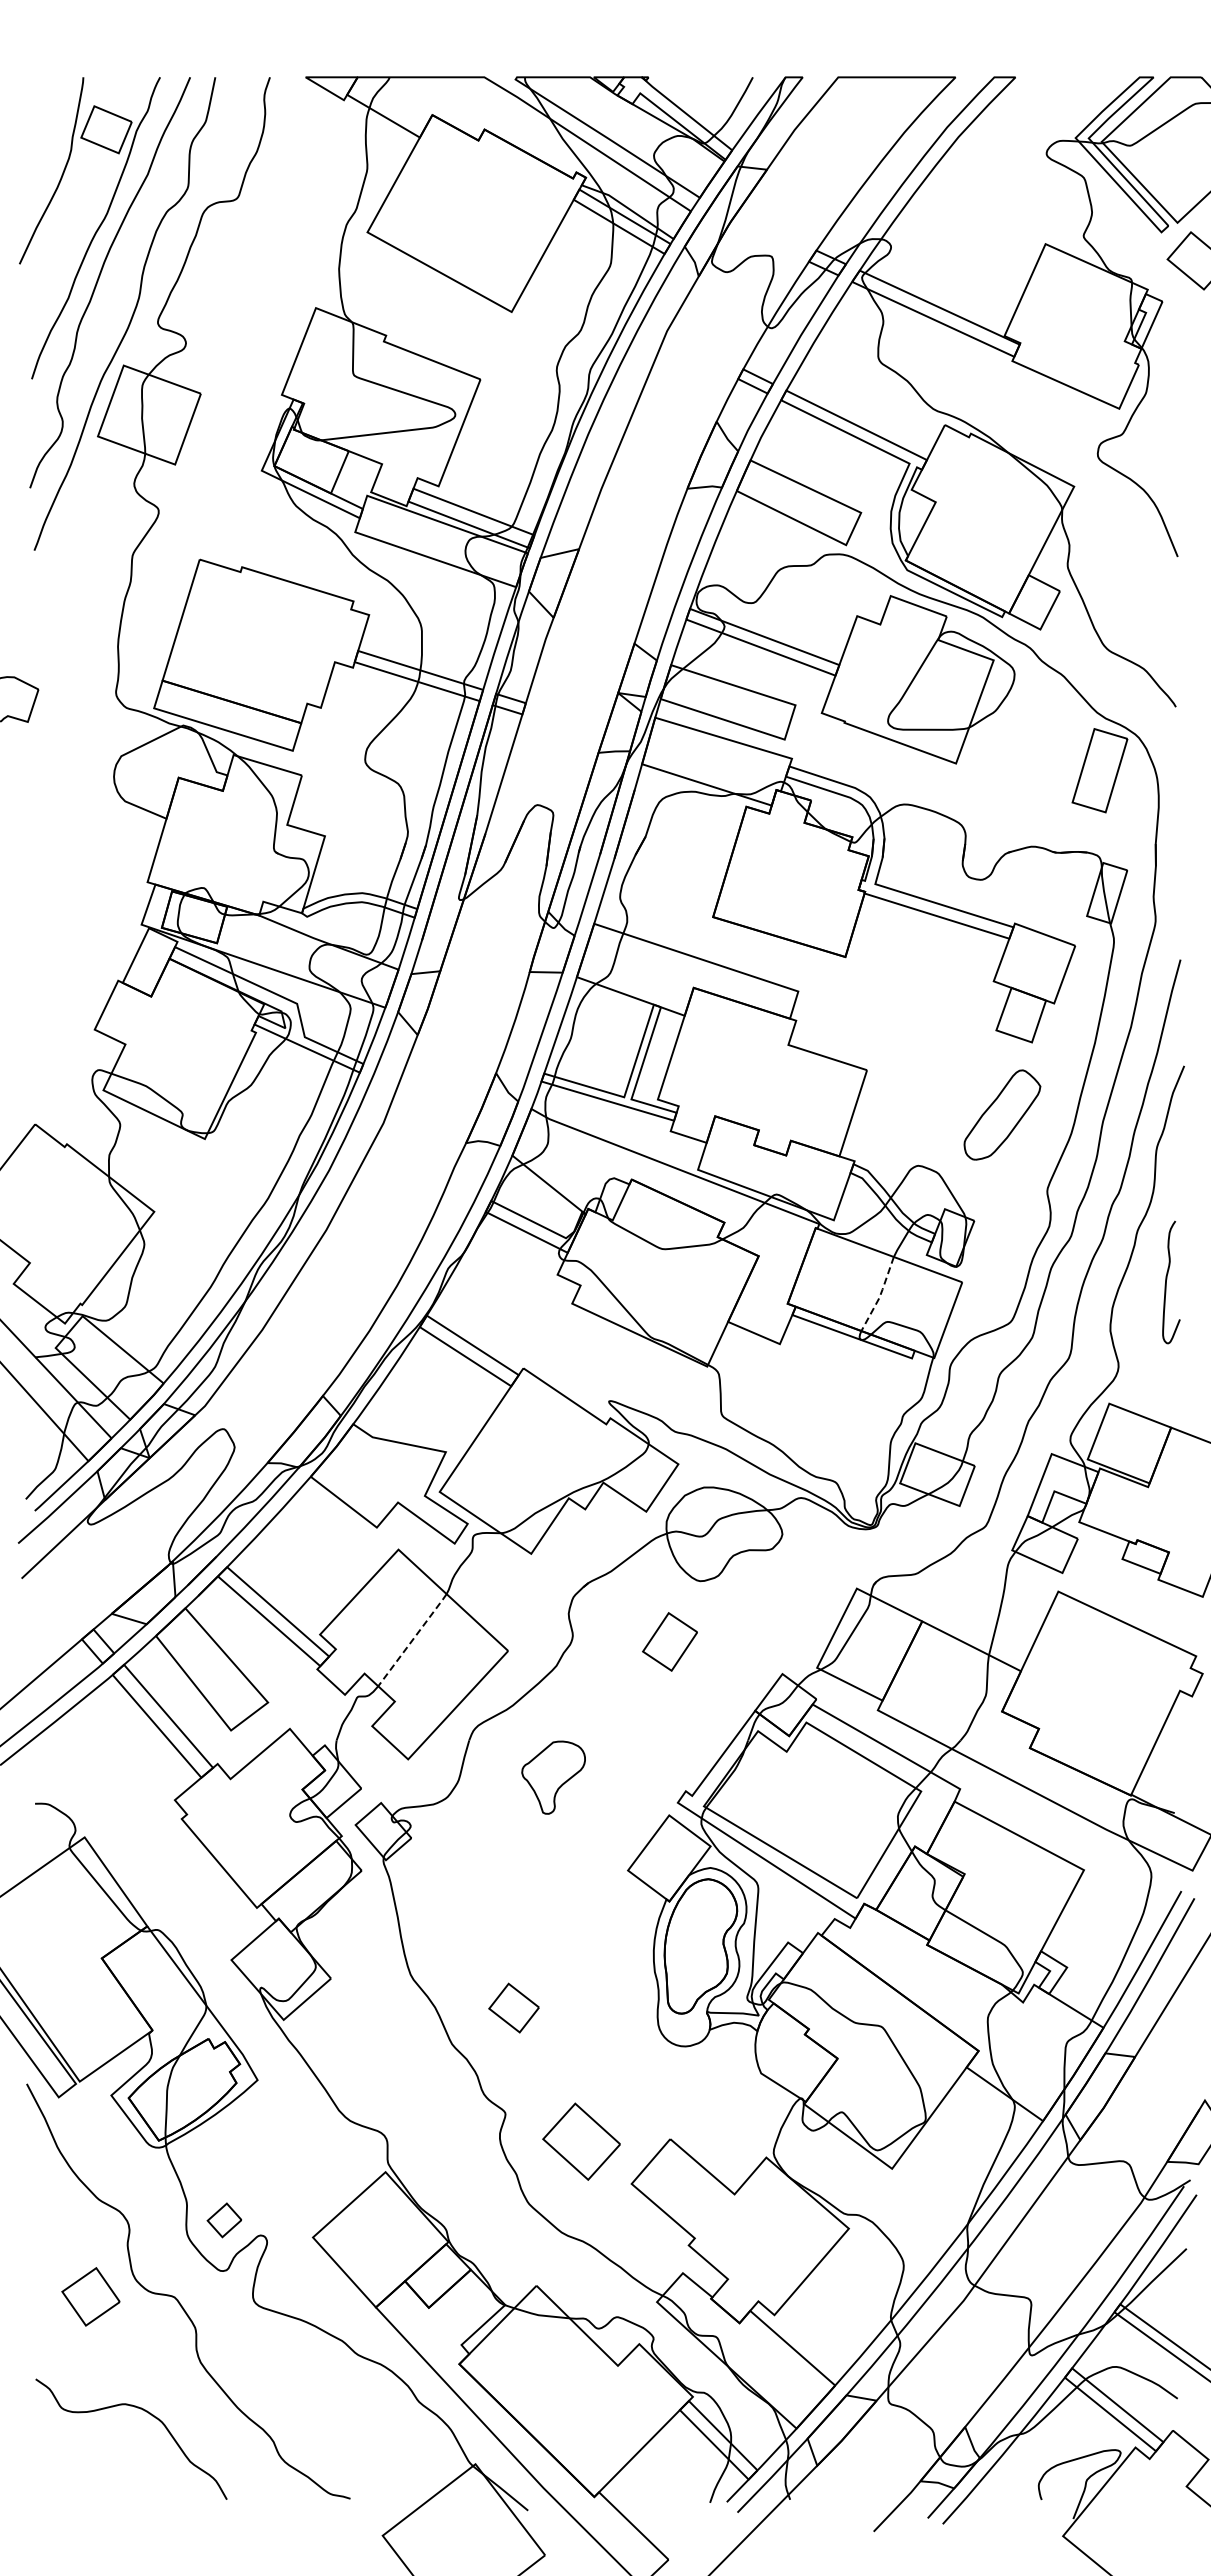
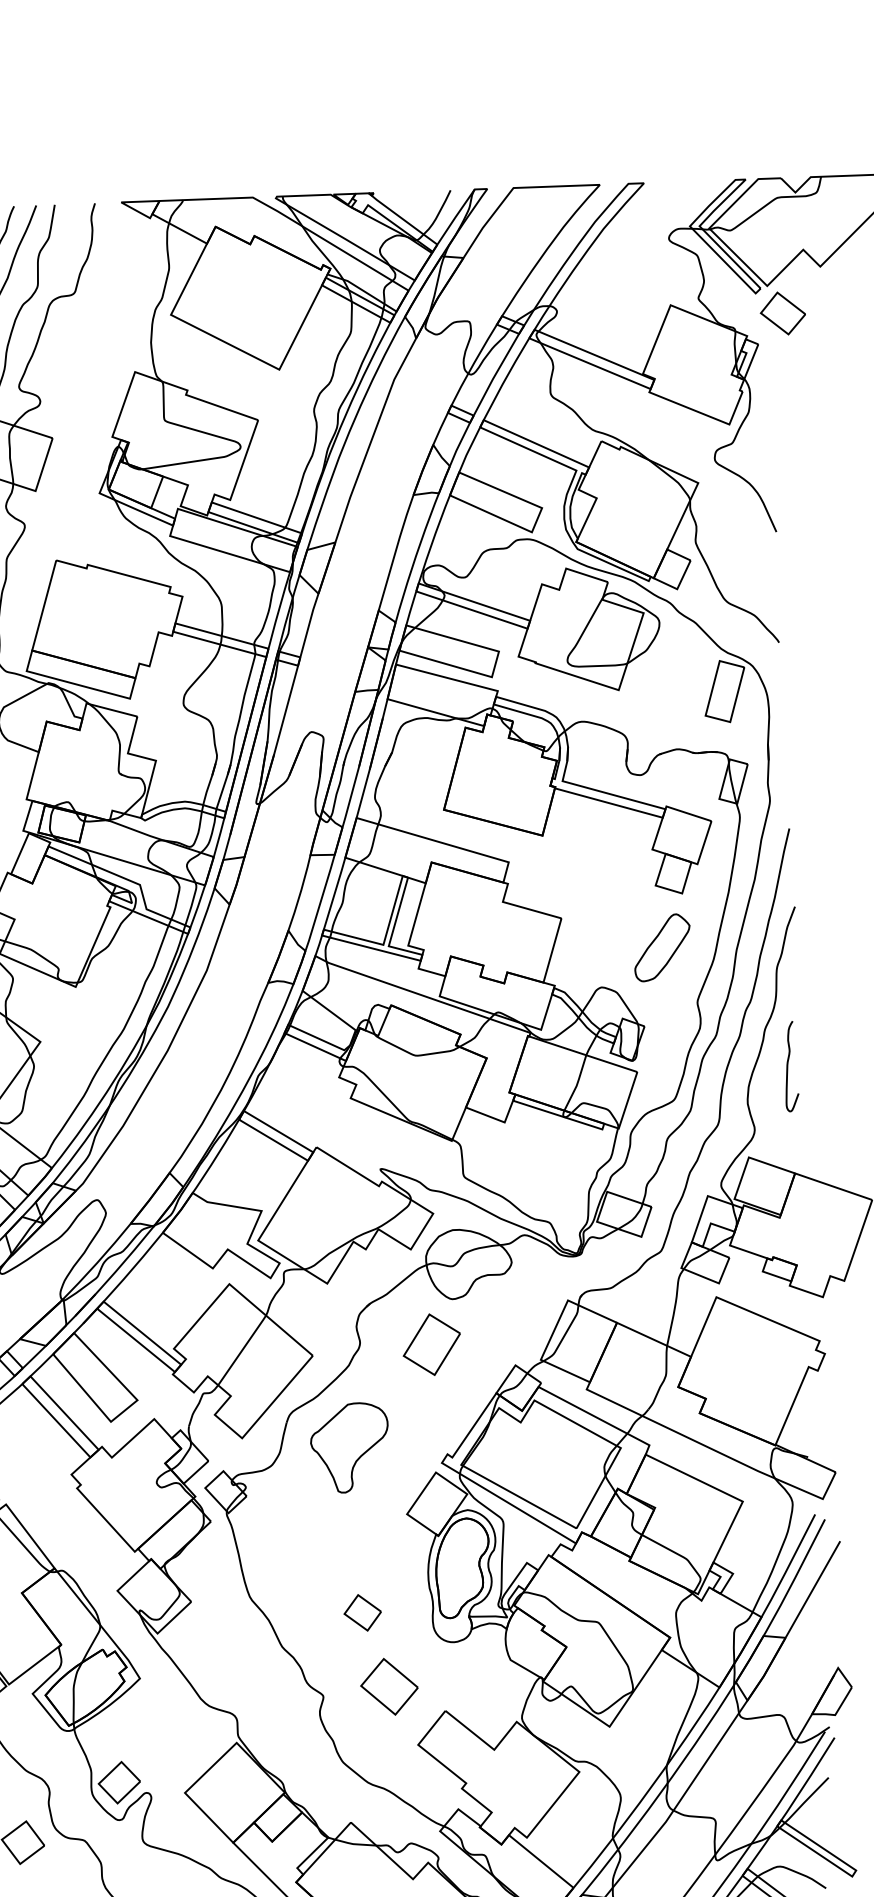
line: (880, 1295) -> (577, 1083), dashed -> solid
line: (412, 1639) -> (242, 1349), dashed -> solid
part: (669, 1641) -> (431, 1344), size x1.43
part: (553, 1777) -> (349, 1447), size x1.67
part: (513, 2007) -> (362, 1612), moved
part: (581, 2141) -> (389, 1686), moved
part: (224, 2220) -> (119, 1782), size x1.67

